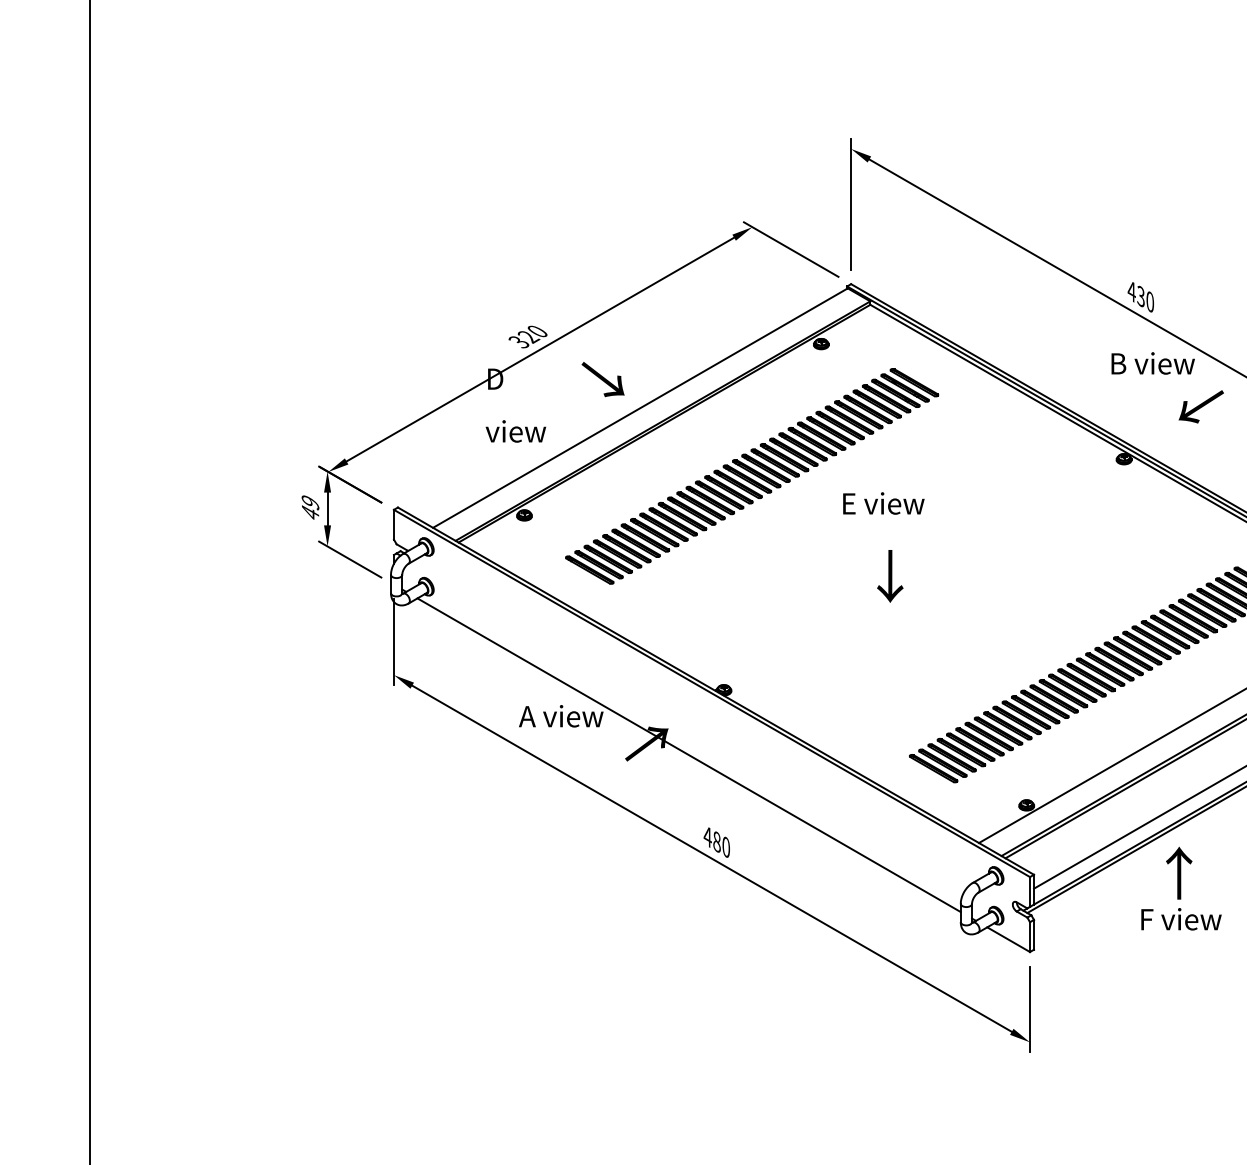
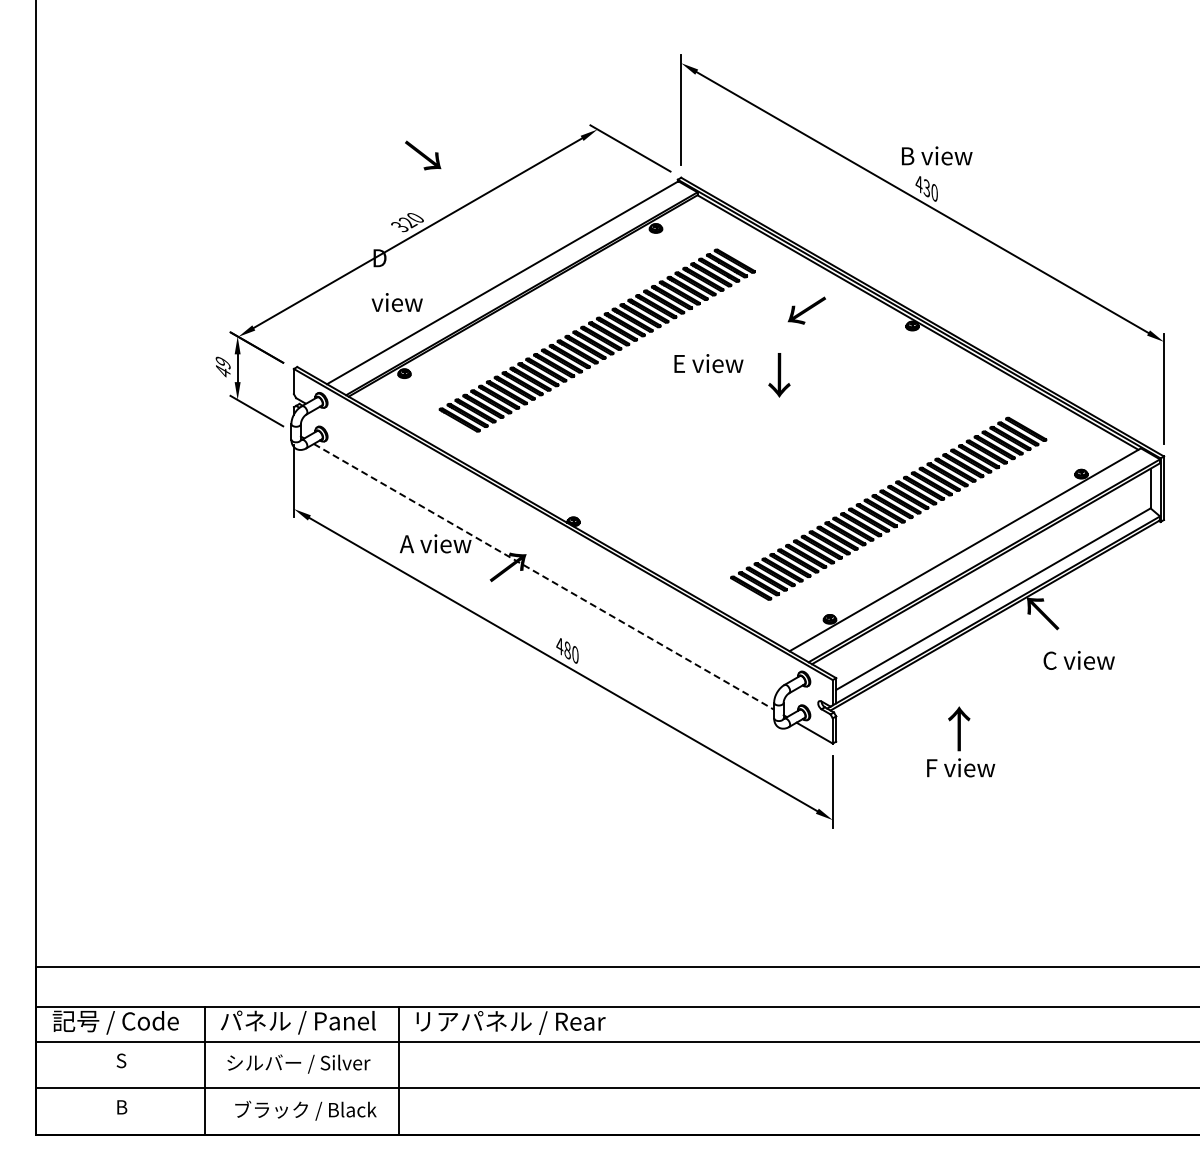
text: (1153, 362) -> (937, 155), moved
text: (603, 379) -> (423, 155), moved
text: (1200, 406) -> (806, 310), moved
text: (890, 576) -> (779, 375), moved
line: (689, 754) -> (544, 576), solid -> dashed
text: (1181, 888) -> (961, 741), moved

